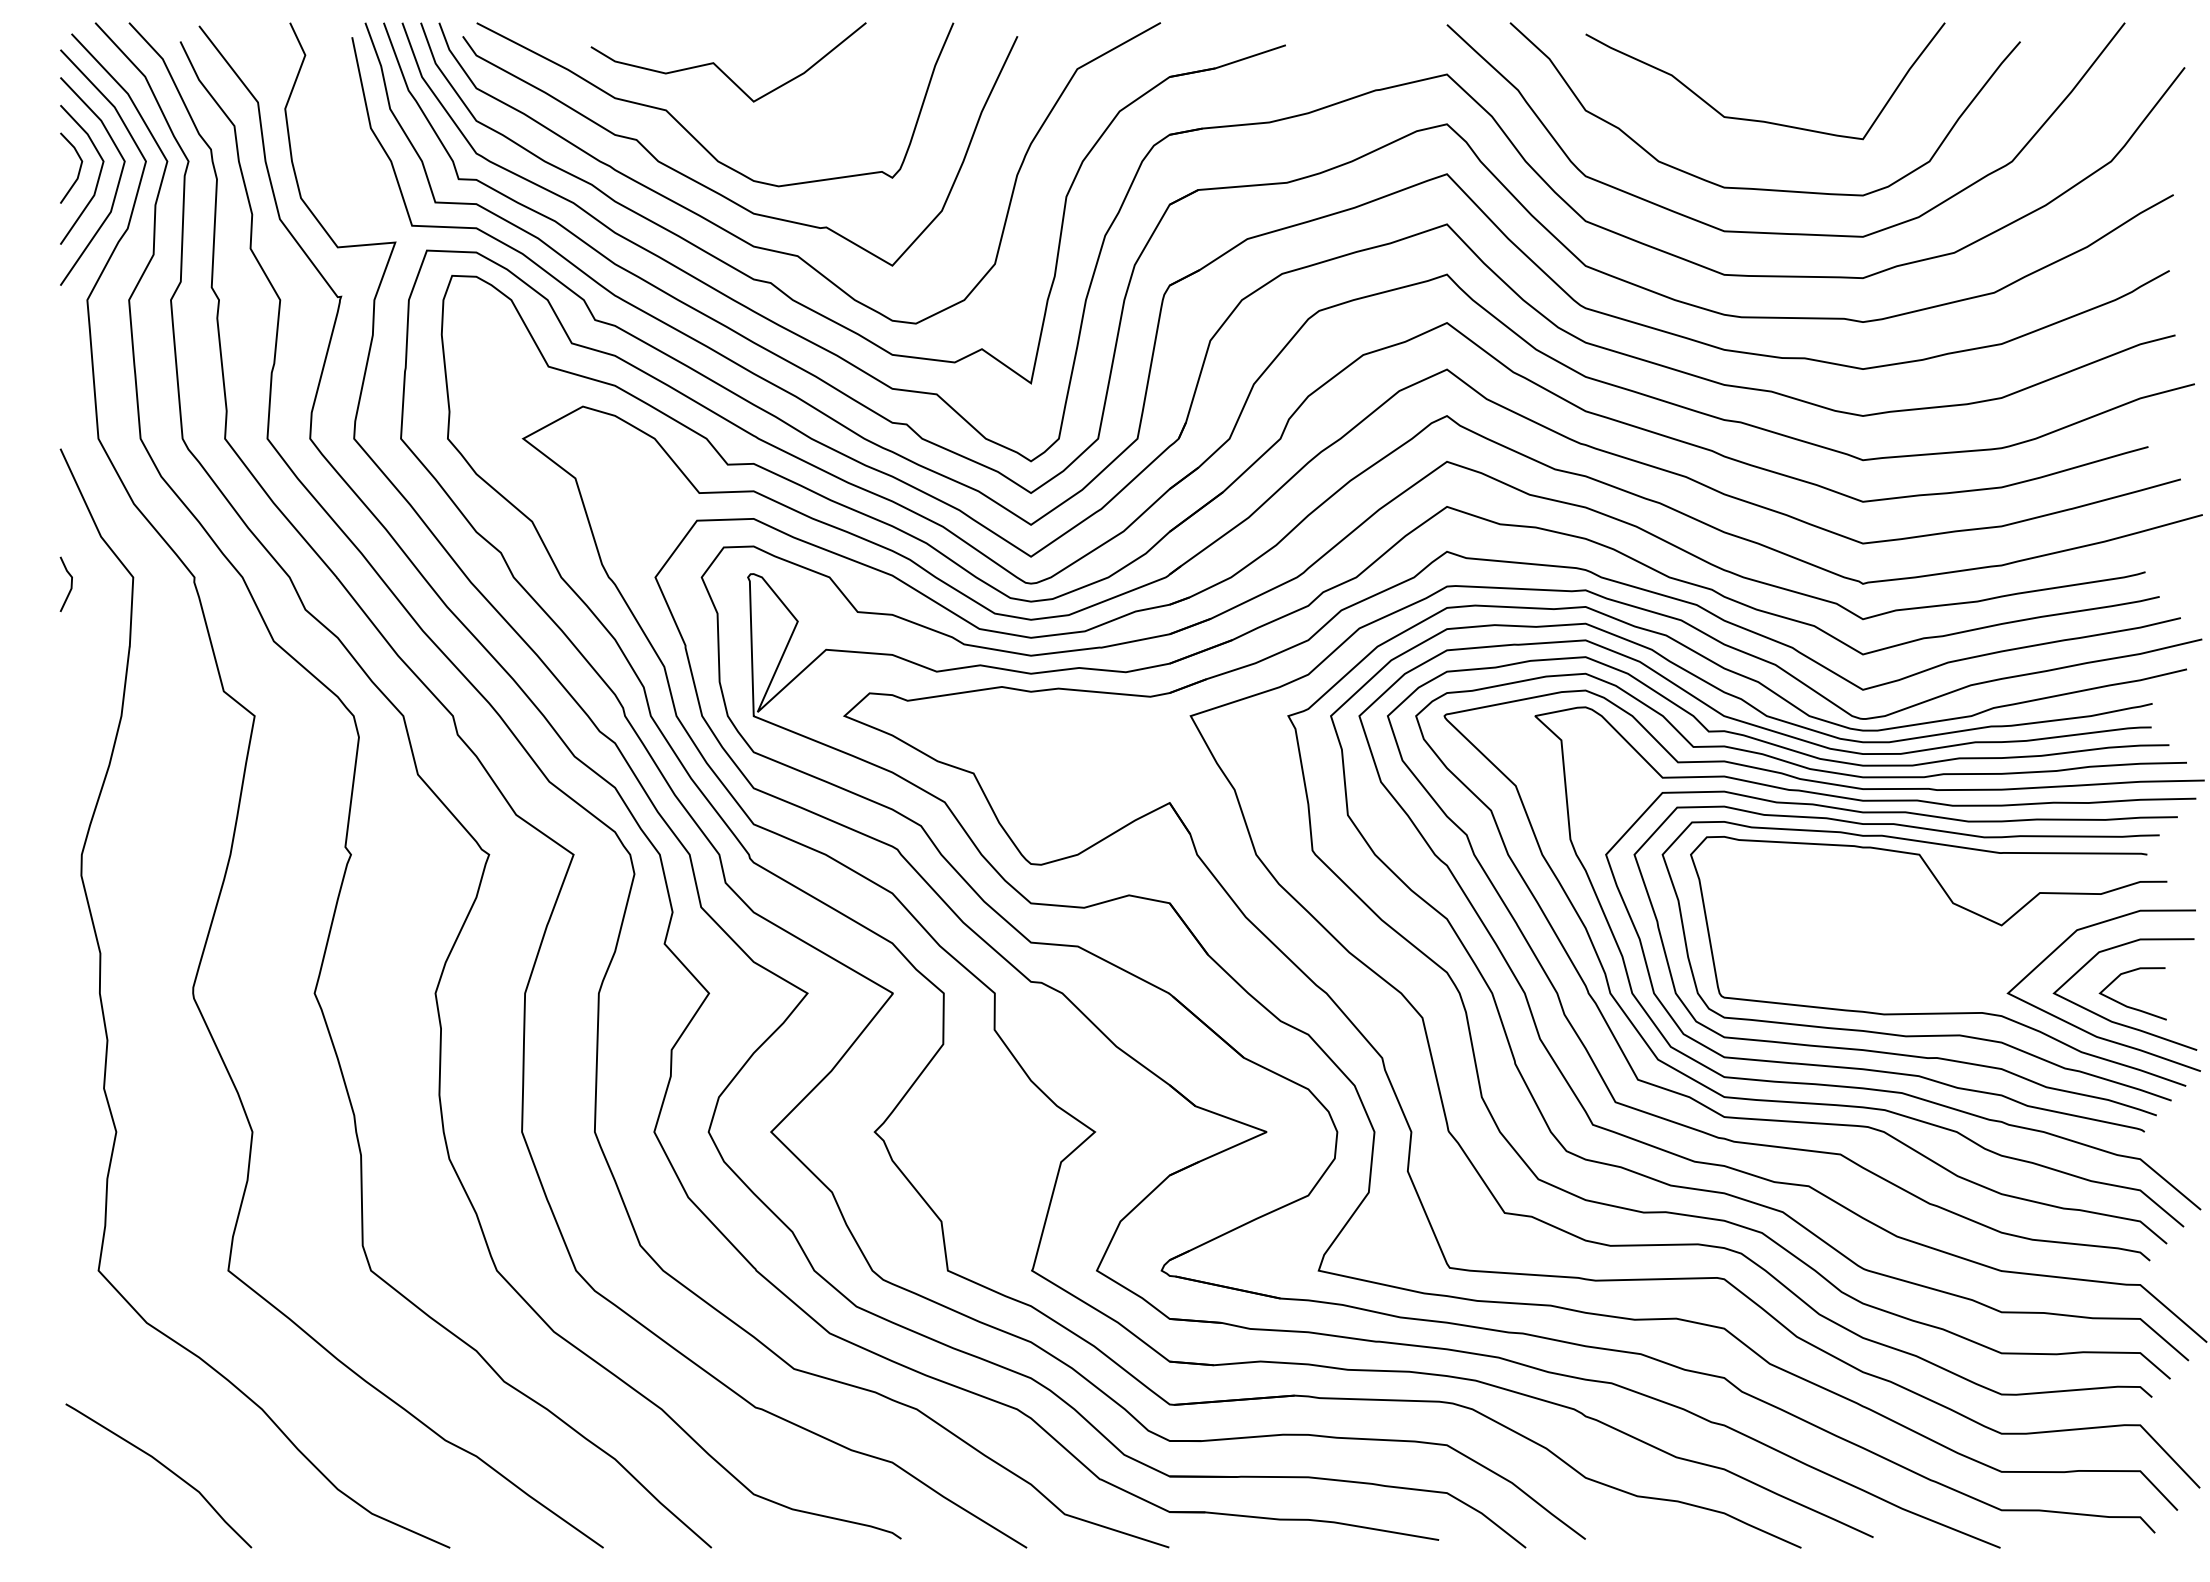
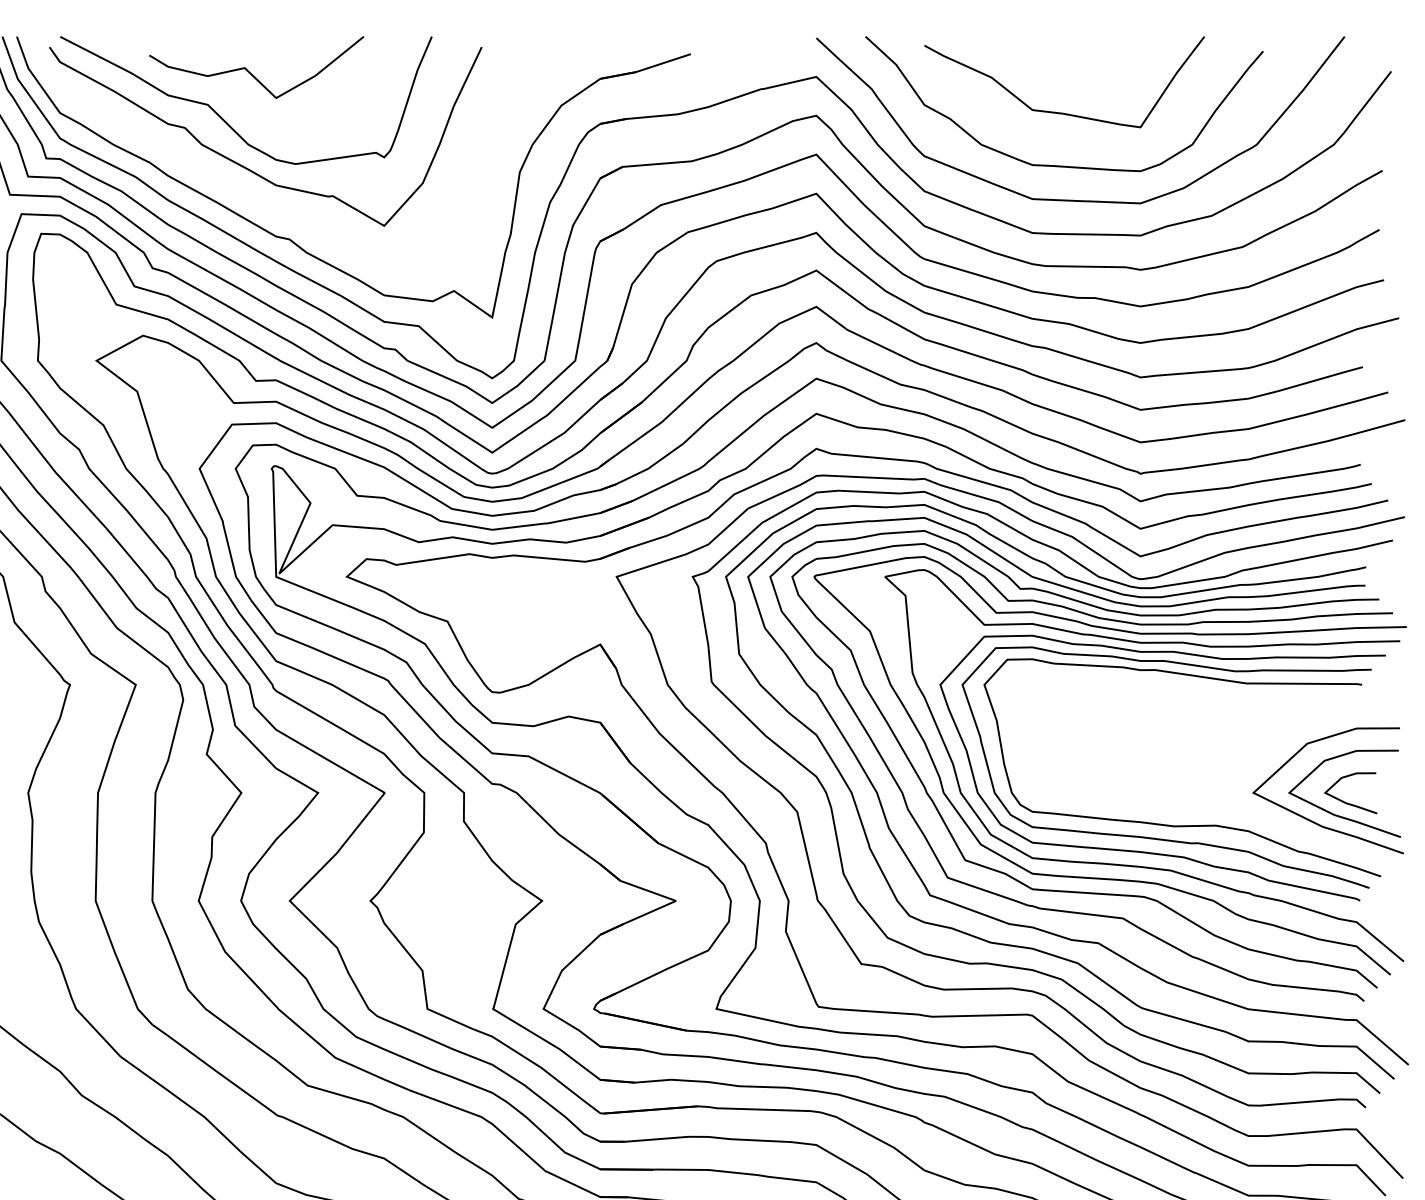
curve: (782, 251) -> (298, 214), removed
curve: (1938, 1012) -> (1199, 807), removed

